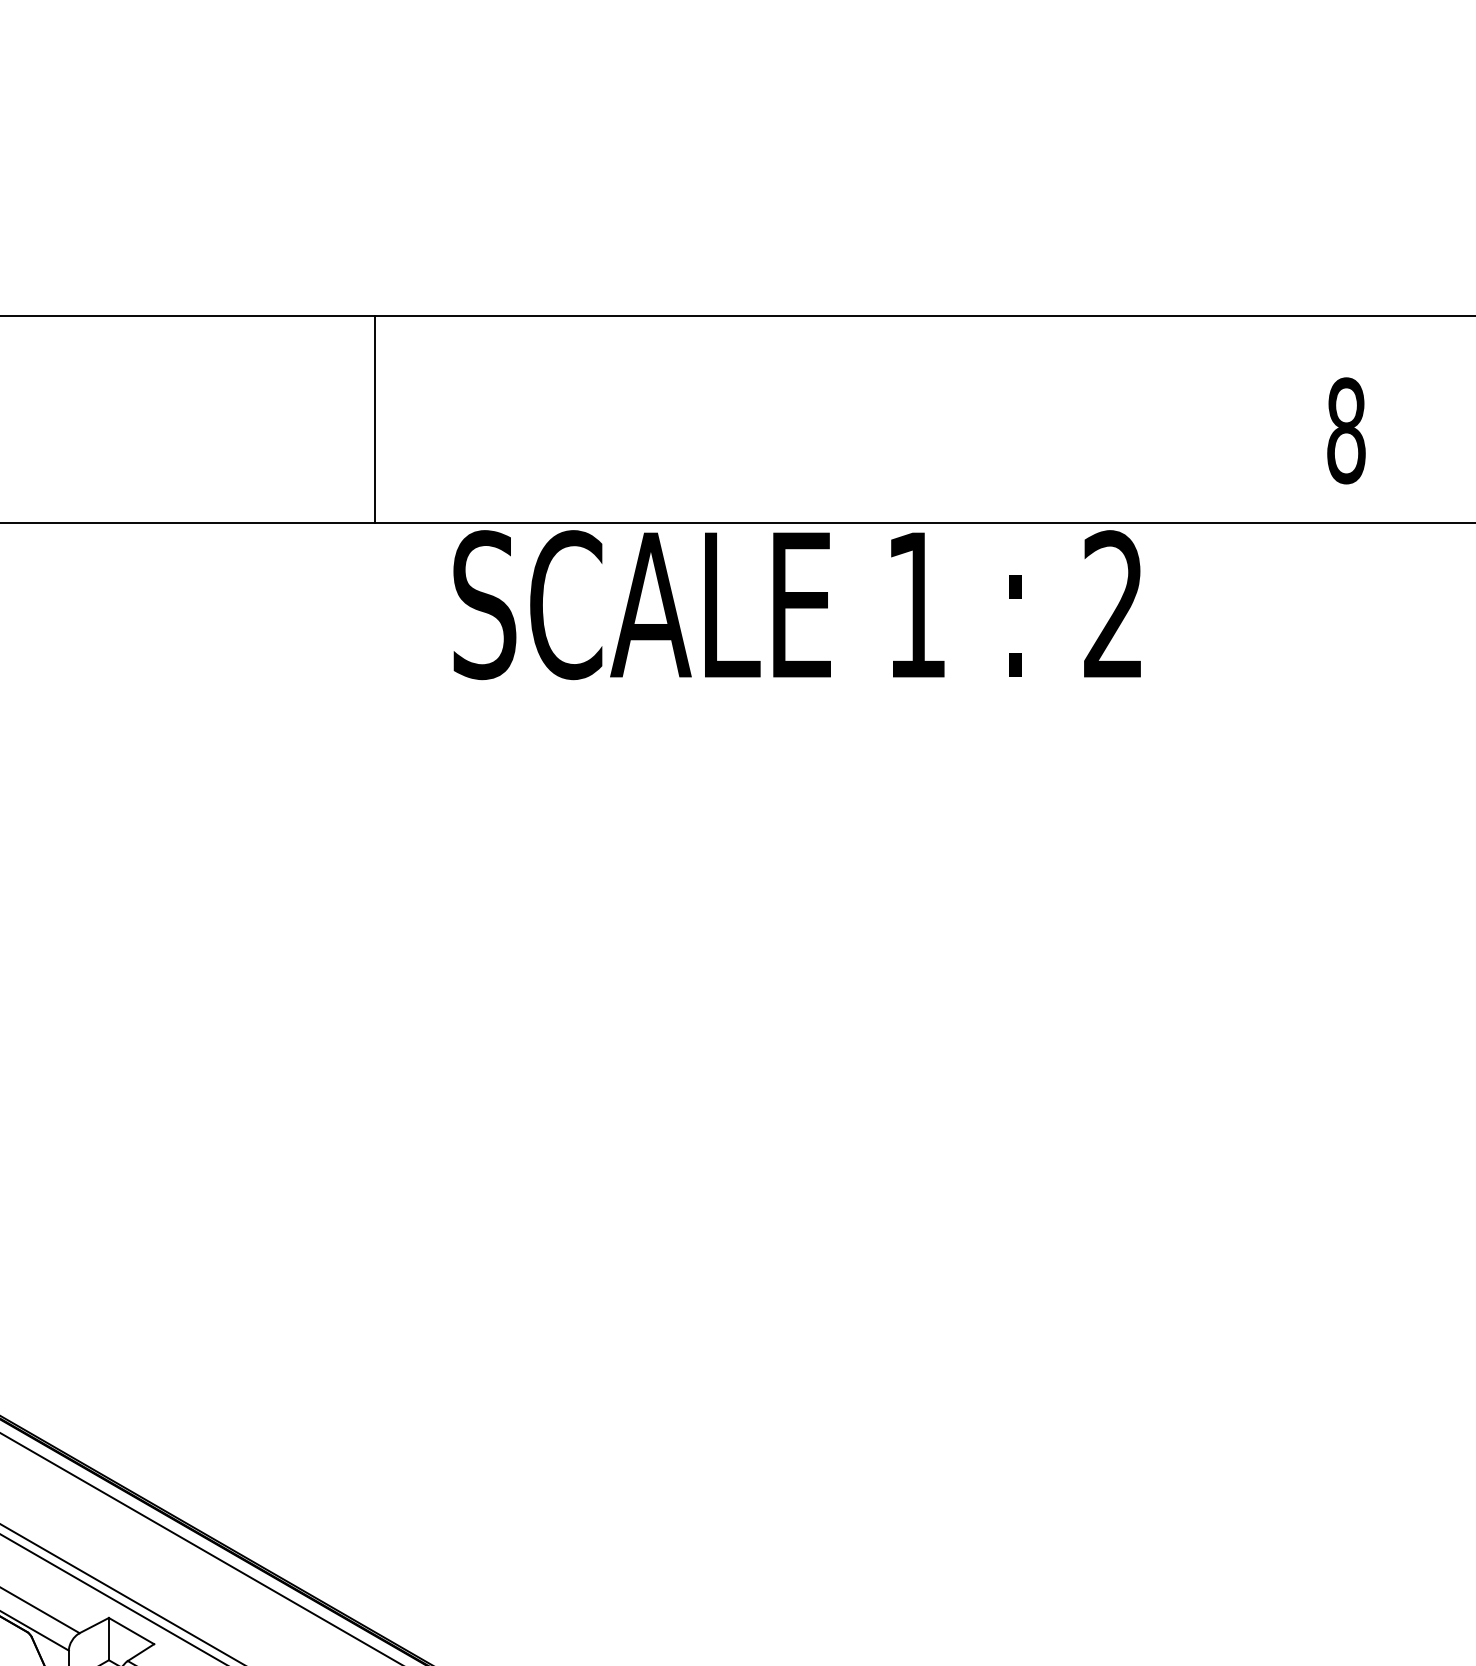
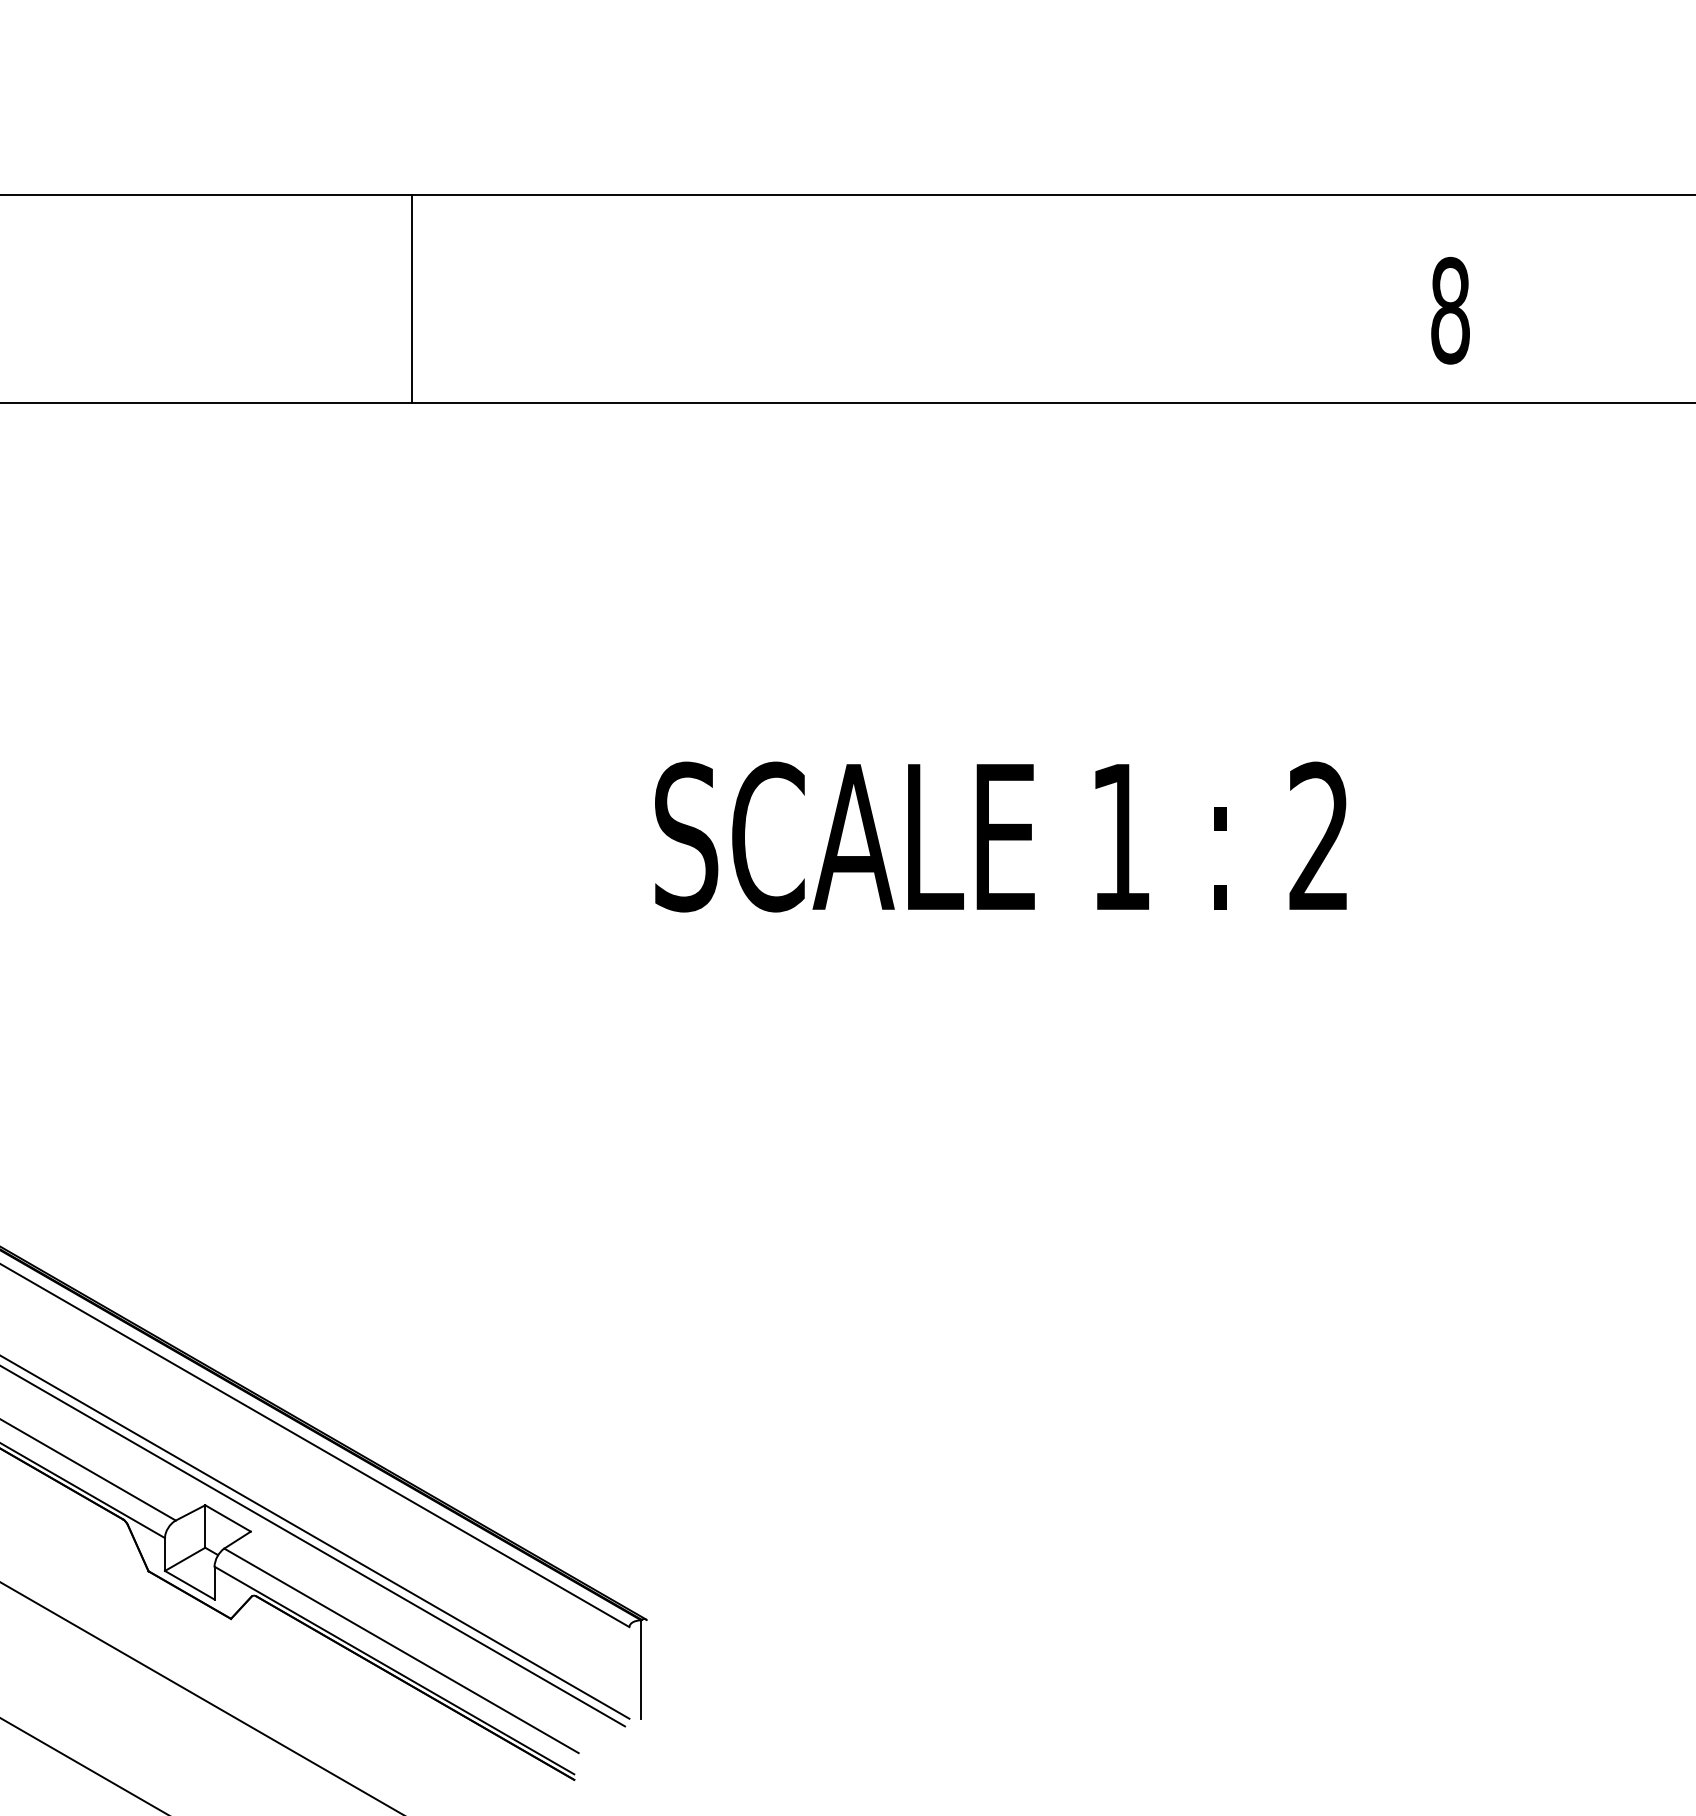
line: (374, 419) -> (411, 299), moved
text: (796, 604) -> (1000, 836), moved

